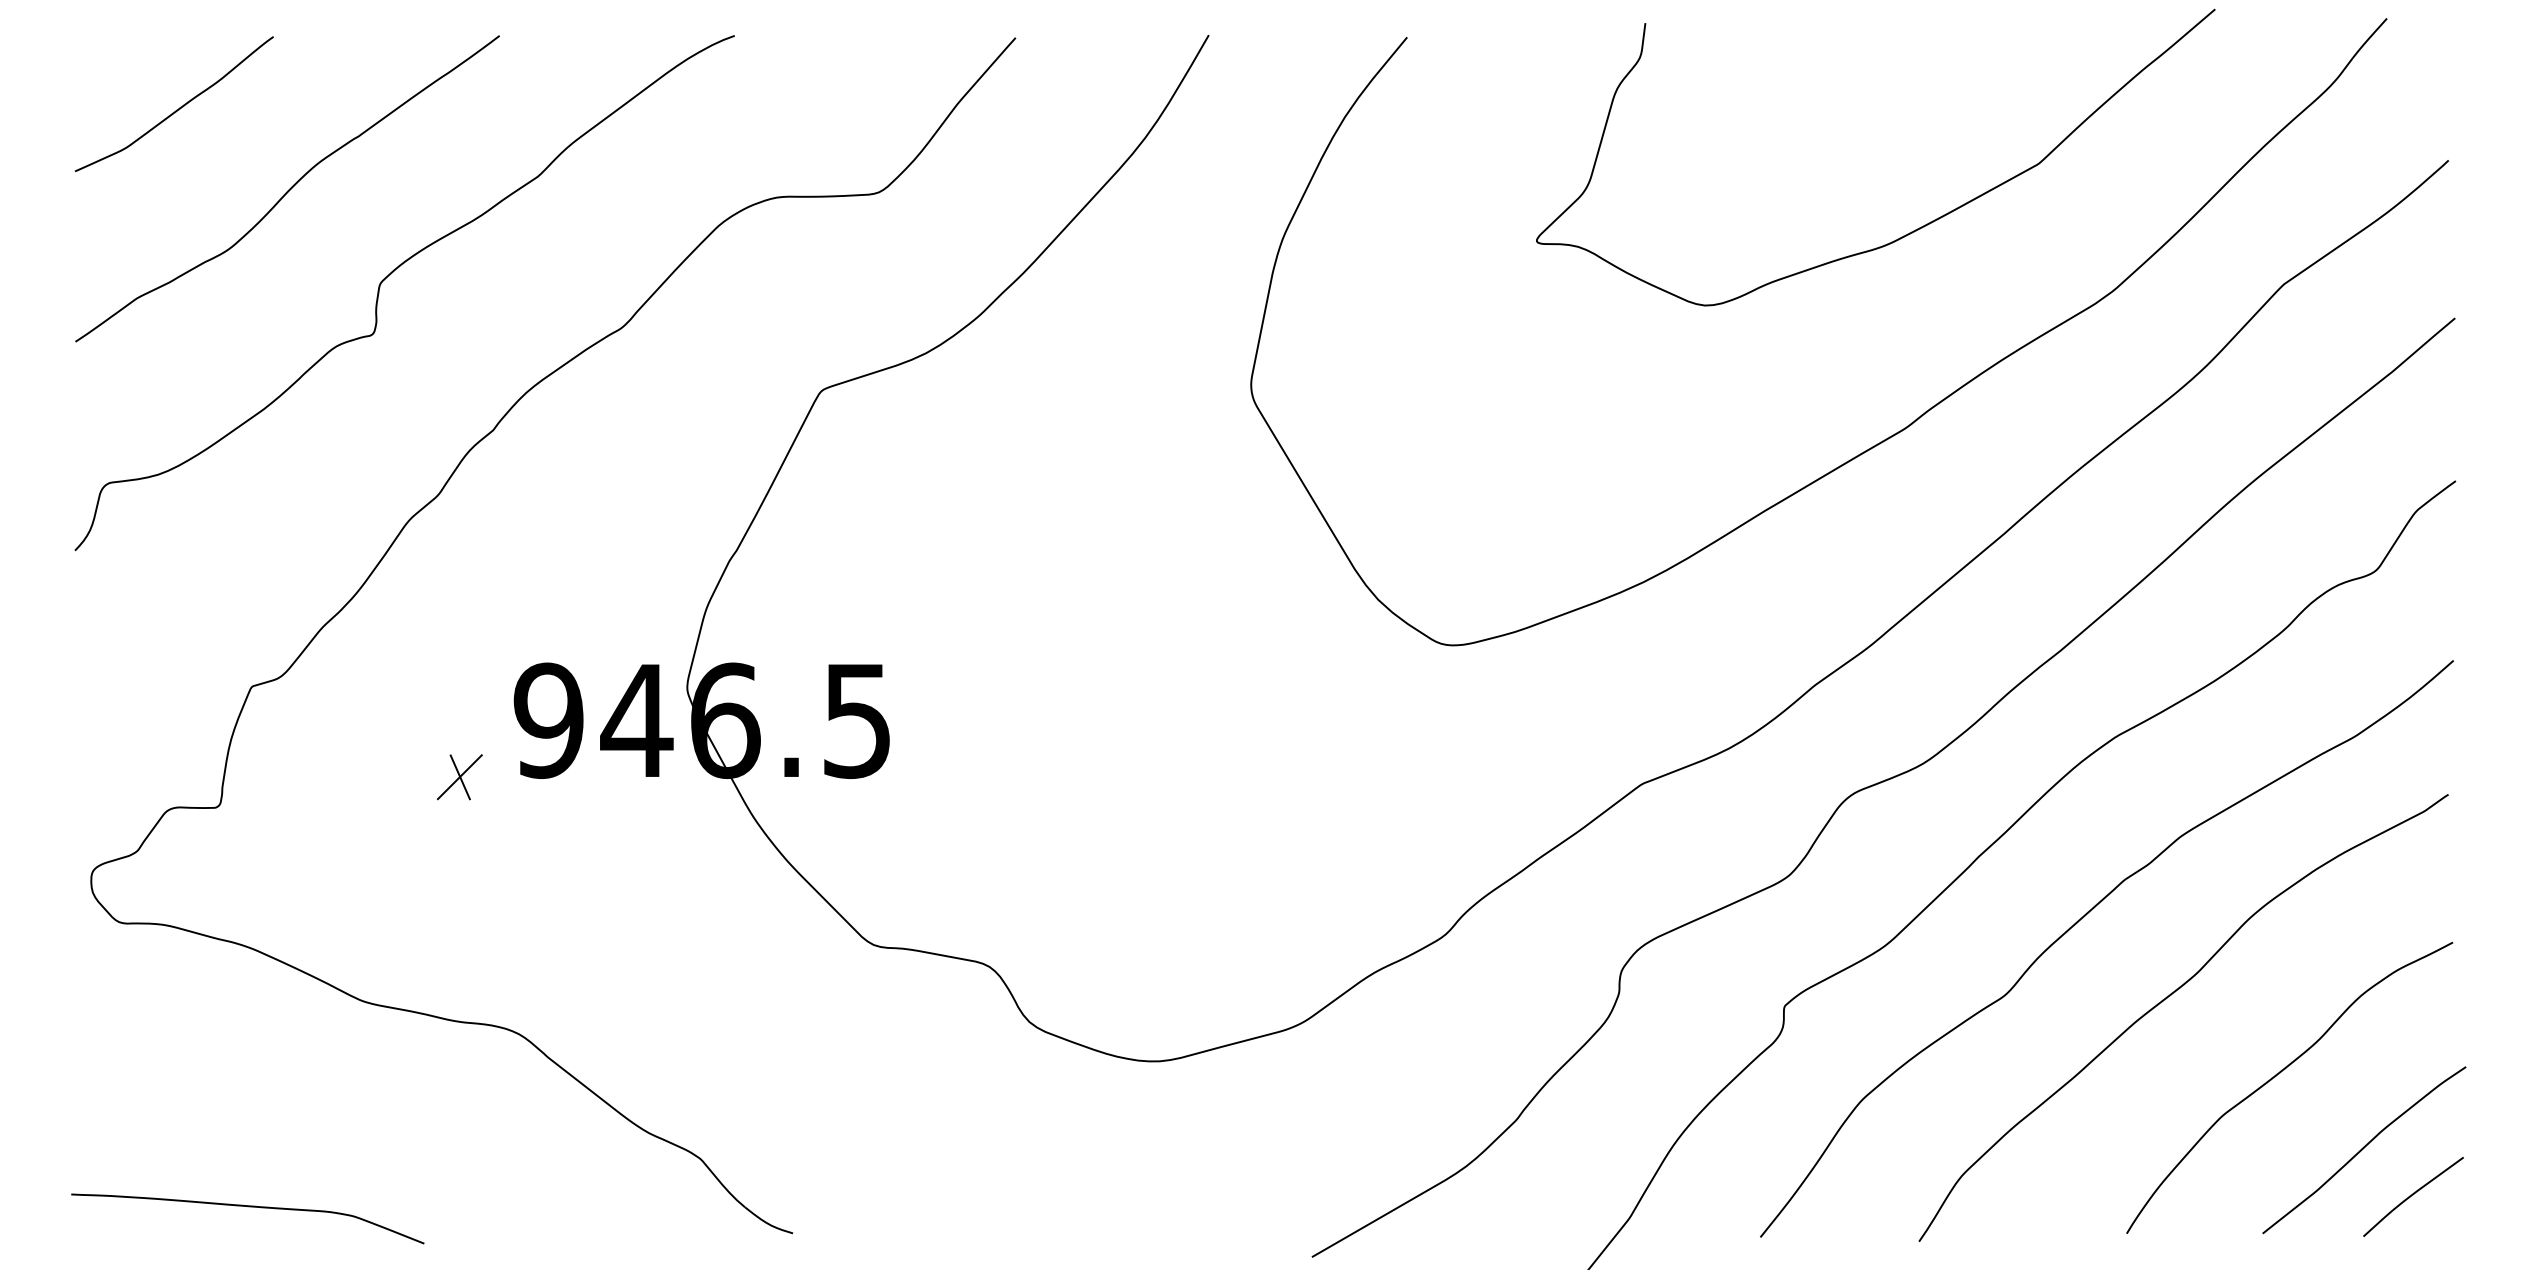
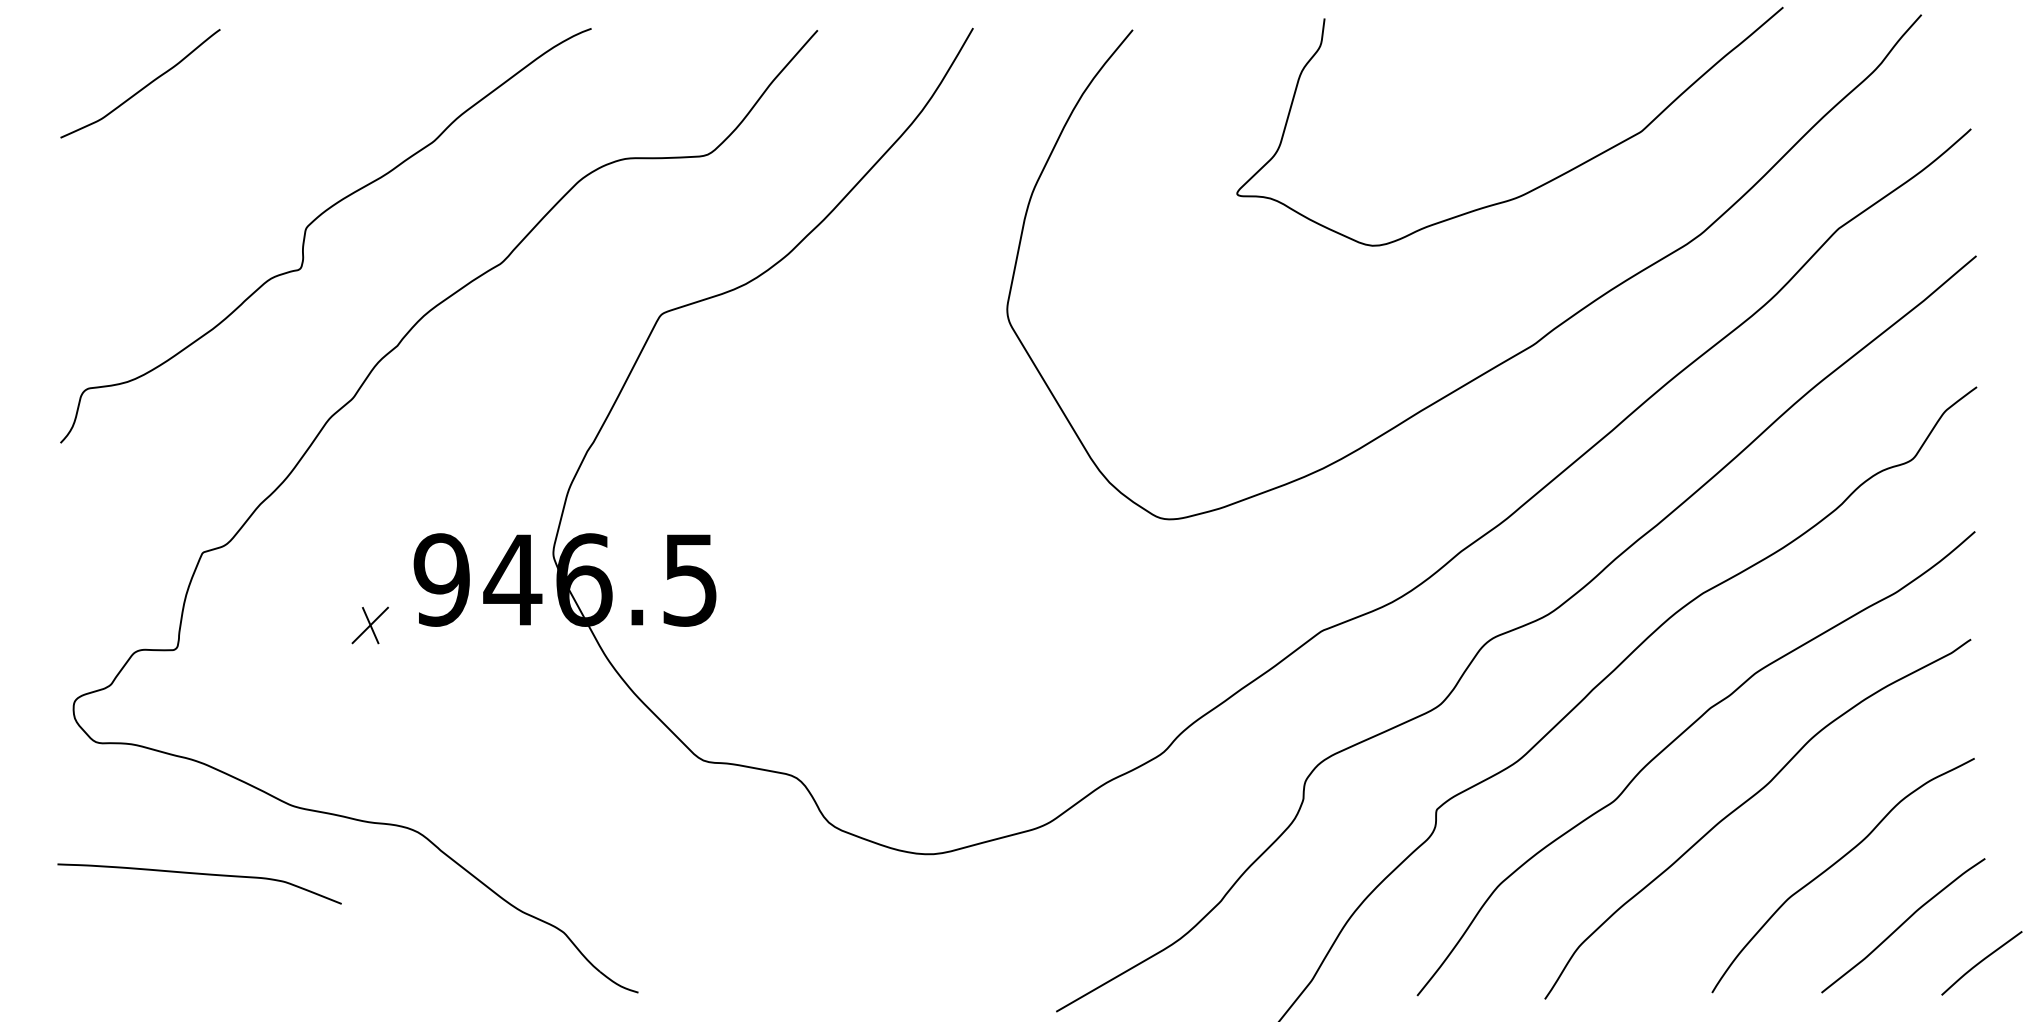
curve: (288, 189) -> (232, 152), removed
curve: (2412, 1195) -> (1981, 962), moved
curve: (247, 1207) -> (199, 874), moved

